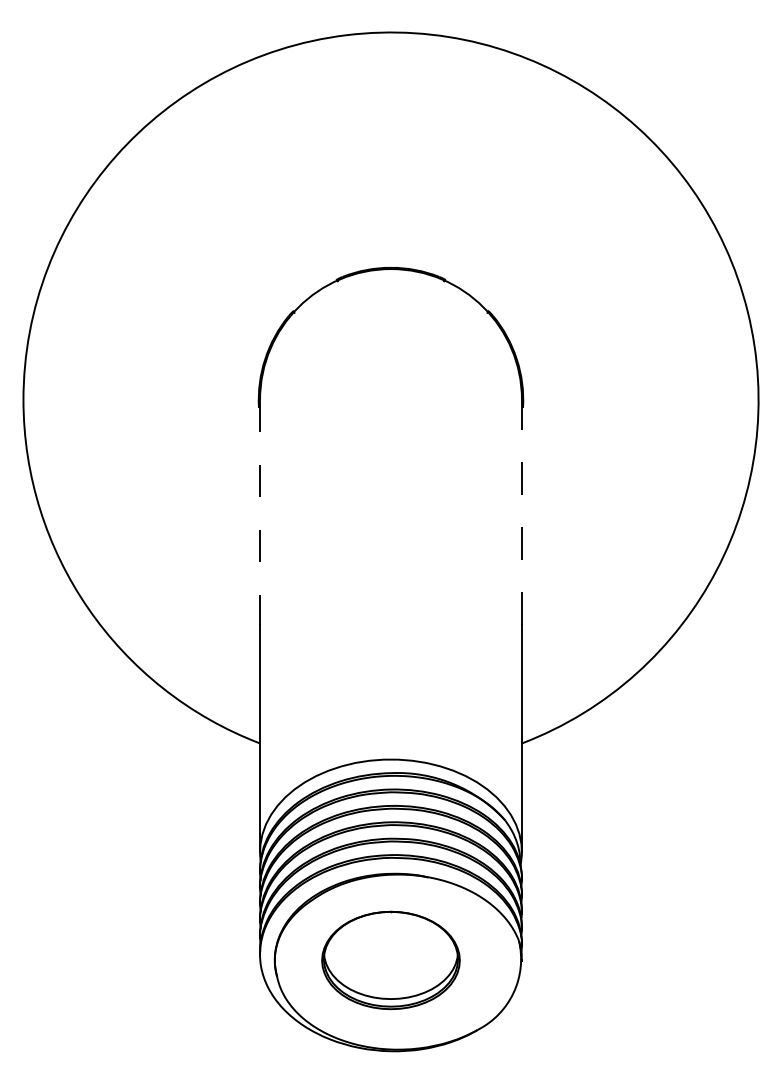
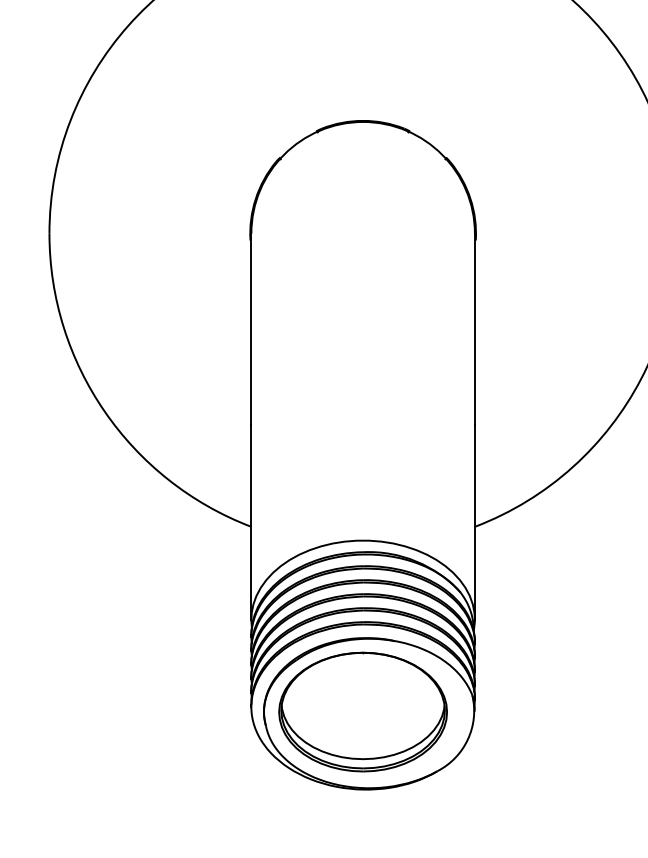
line: (521, 511) -> (474, 328), dashed -> solid
line: (260, 512) -> (251, 329), dashed -> solid
part: (390, 960) -> (362, 712), size x1.43

